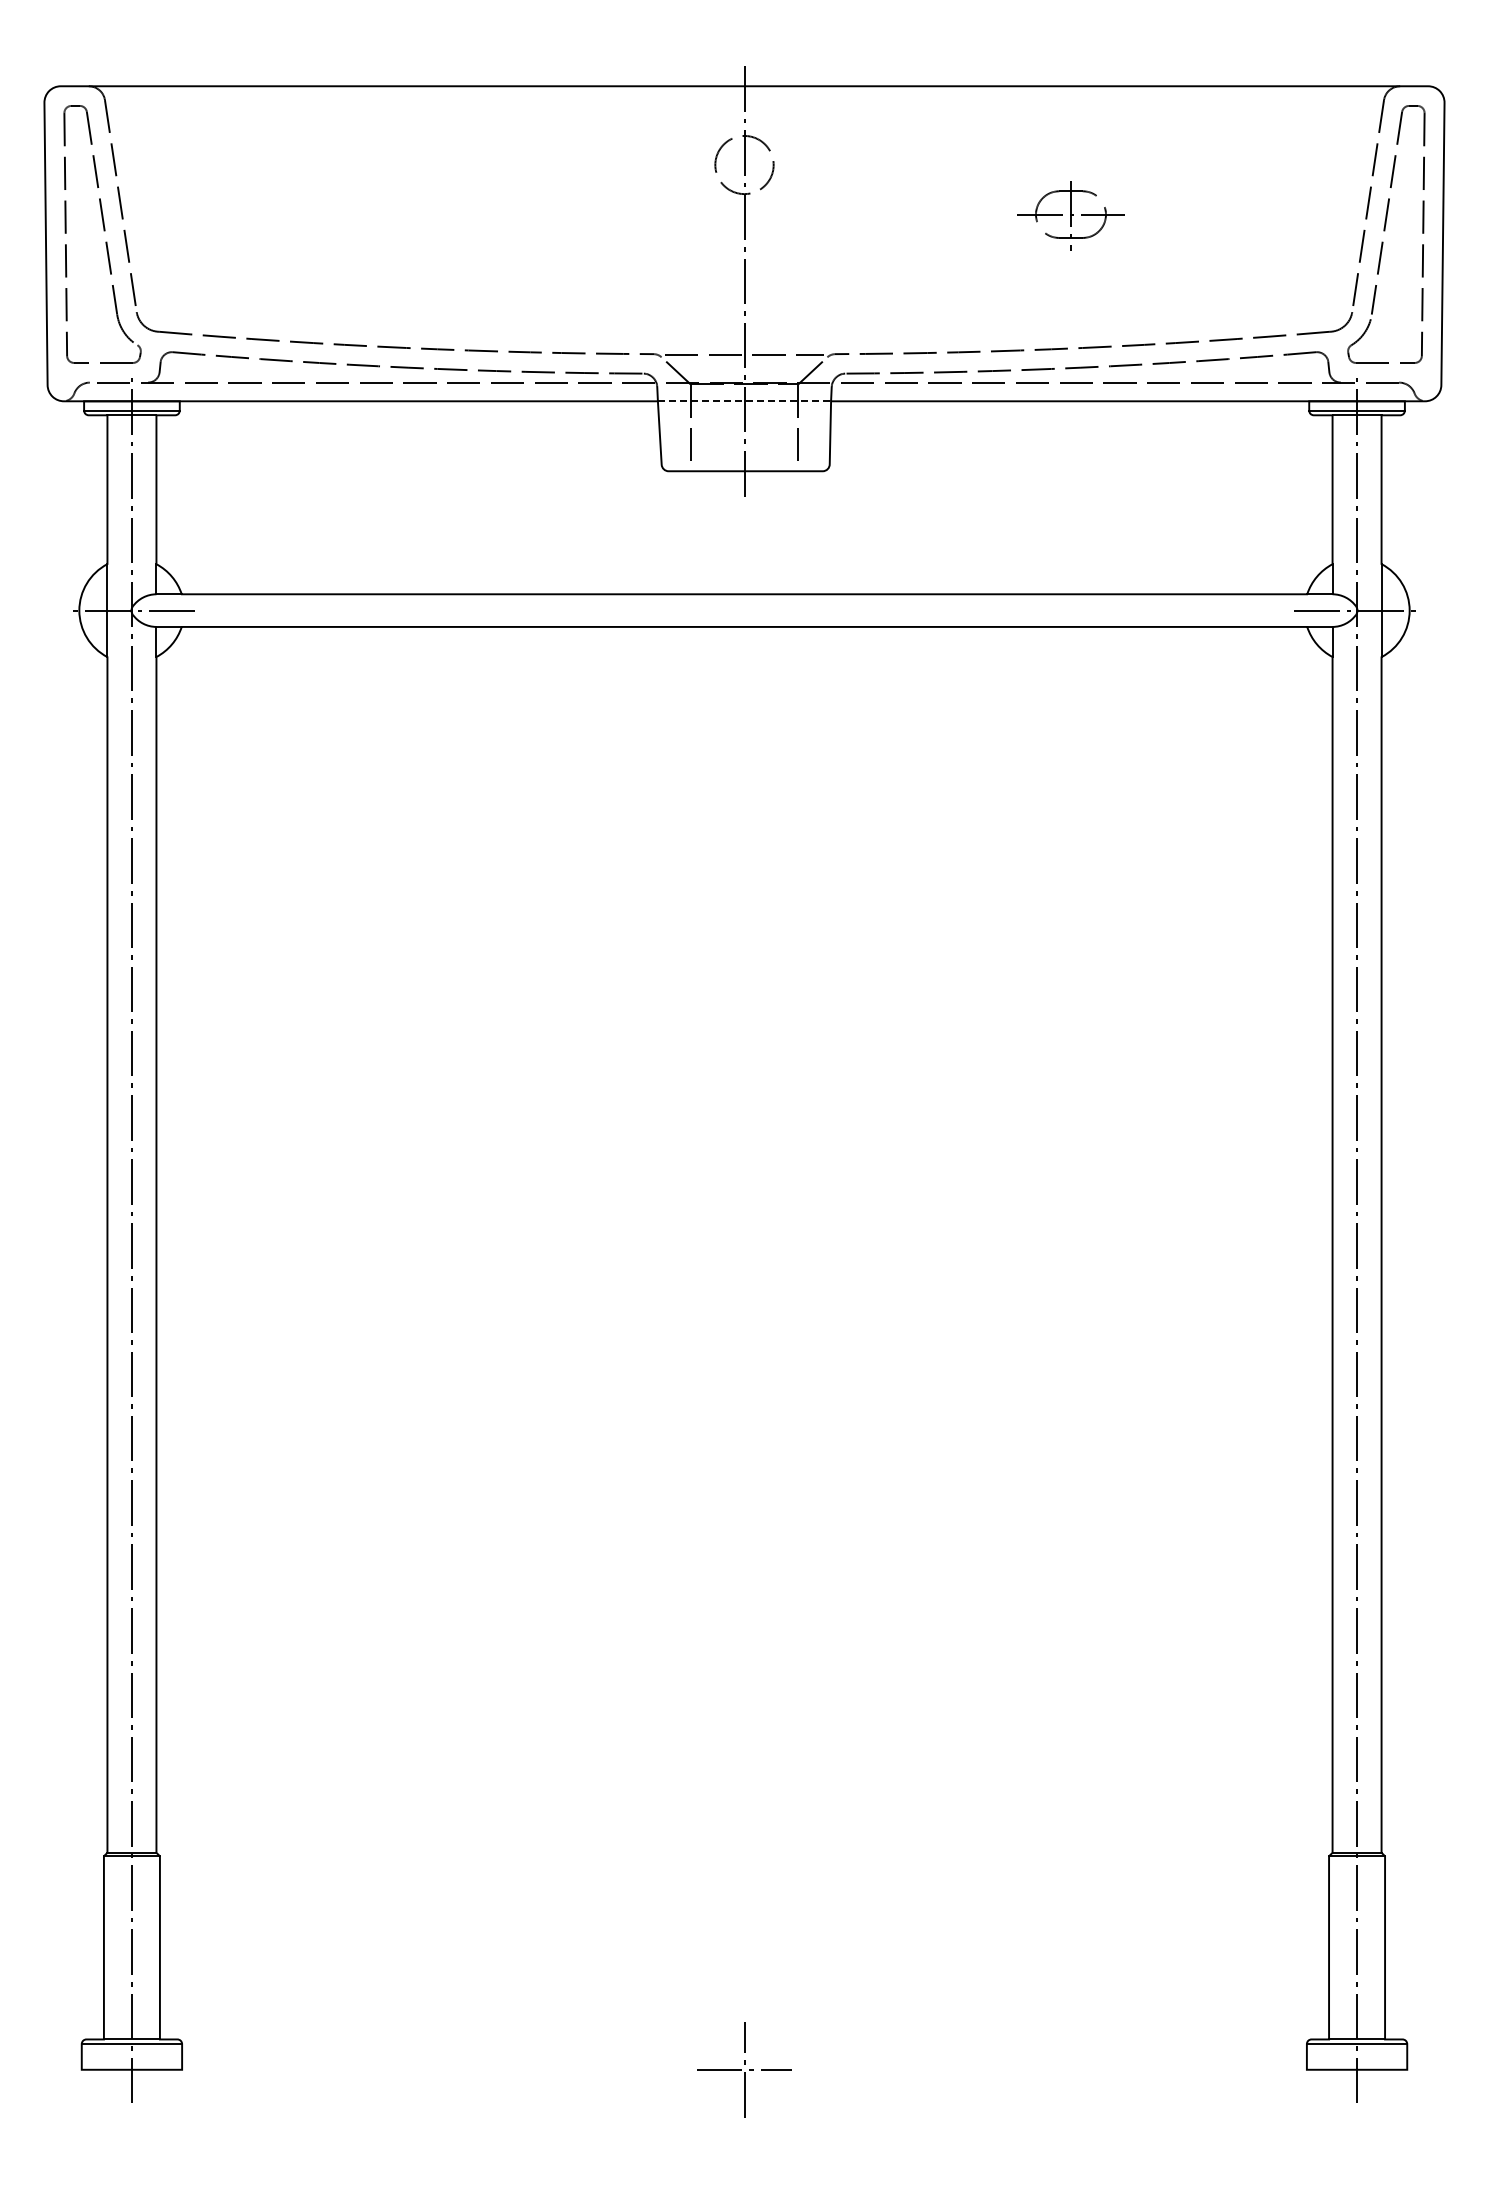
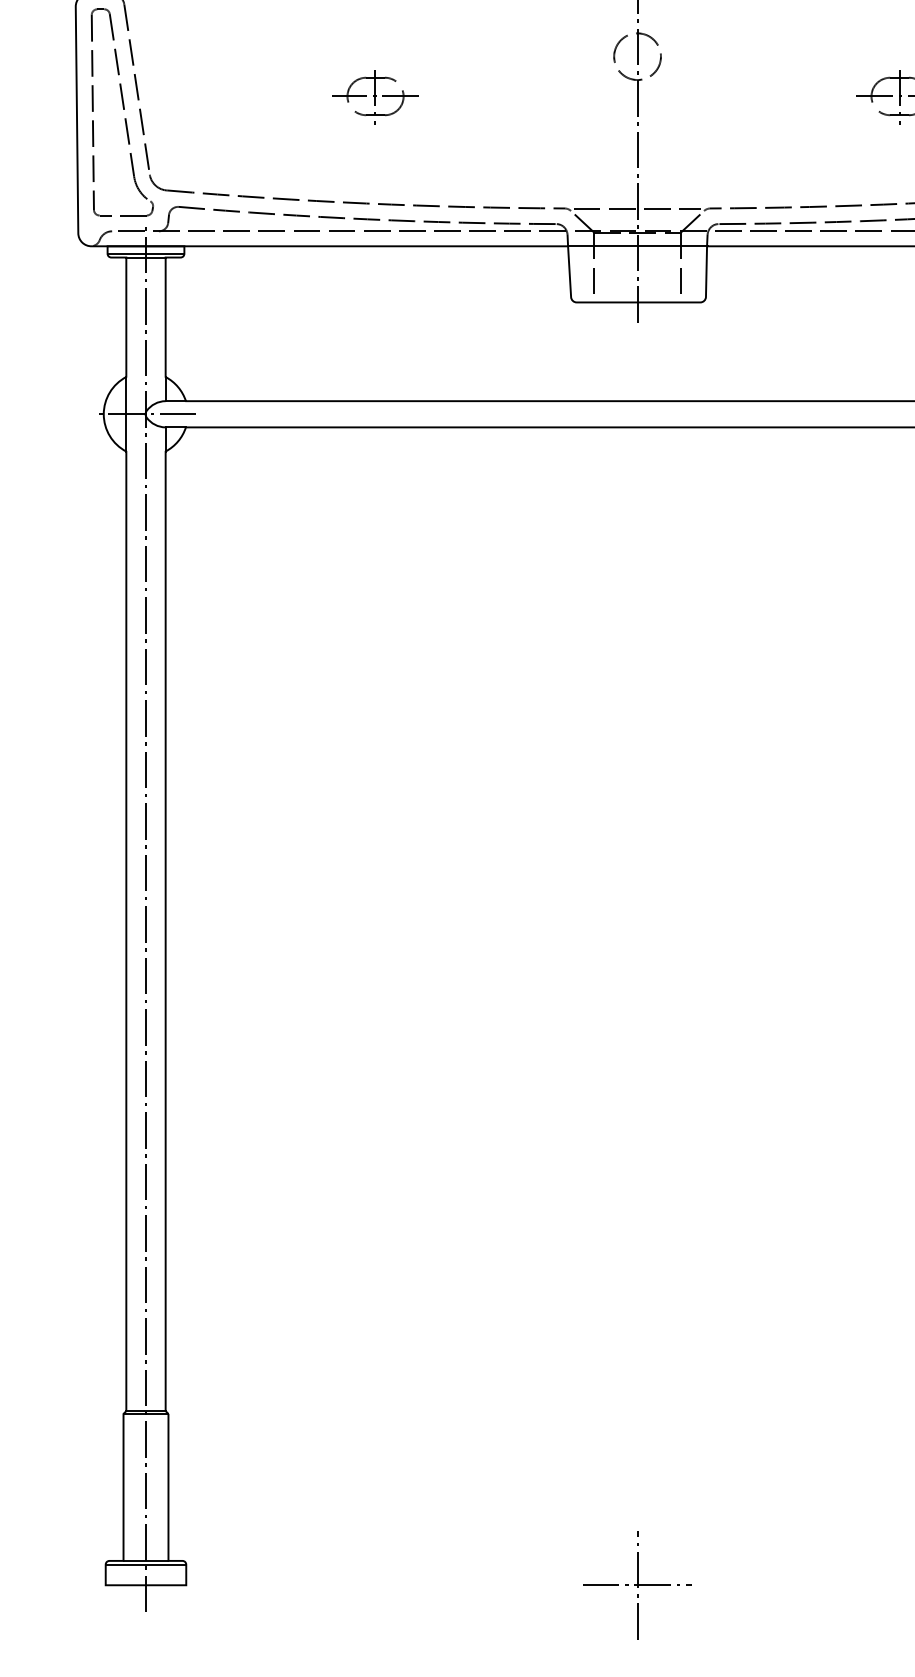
part: (417, 215) -> (375, 97), added
line: (744, 401) -> (637, 246), dashed -> solid
part: (744, 2069) -> (637, 1585), size x1.43

